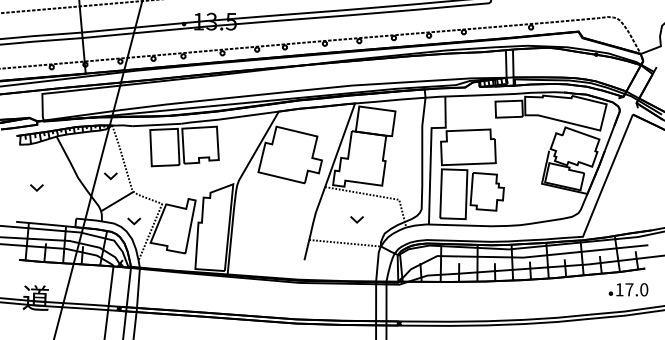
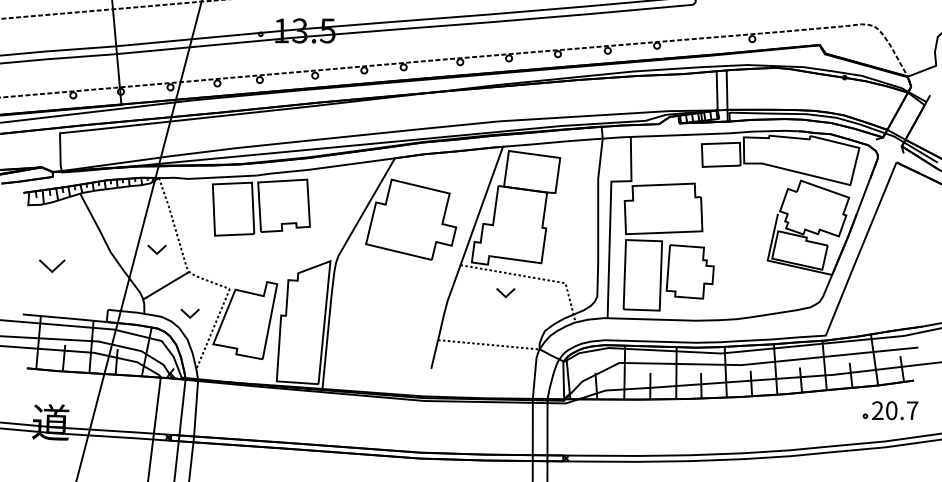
part: (36, 187) -> (51, 265), size x1.4
part: (356, 219) -> (504, 292), moved
text: (631, 289) -> (894, 410), 17.0 -> 20.7

